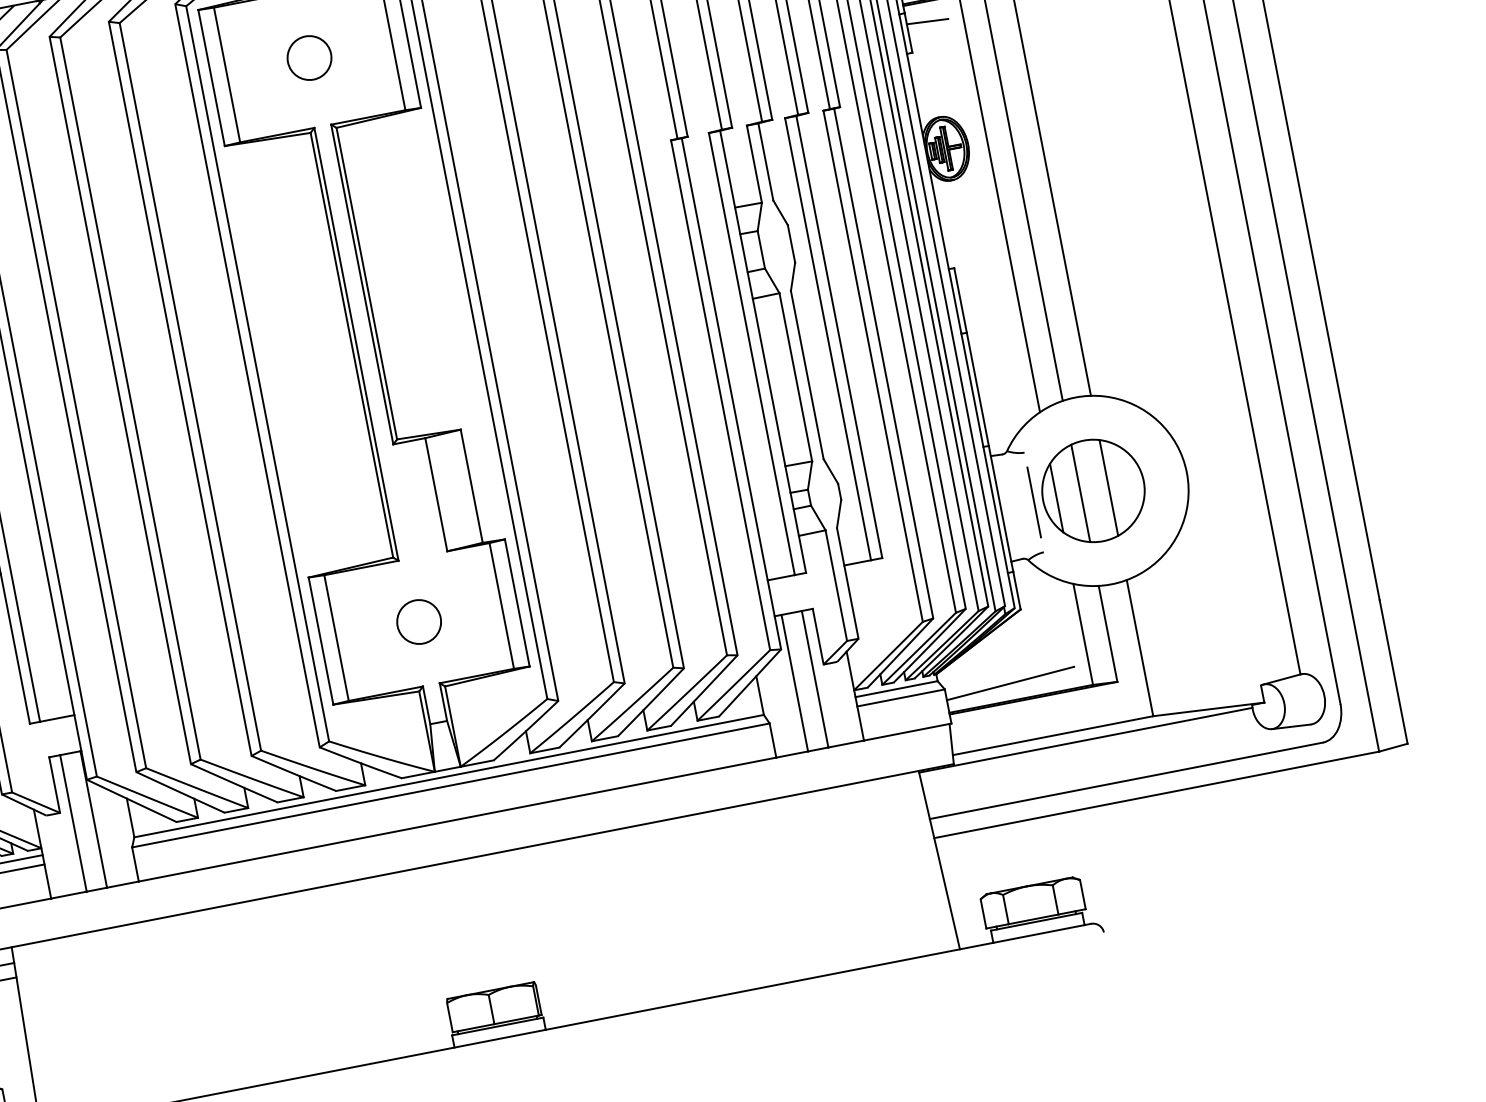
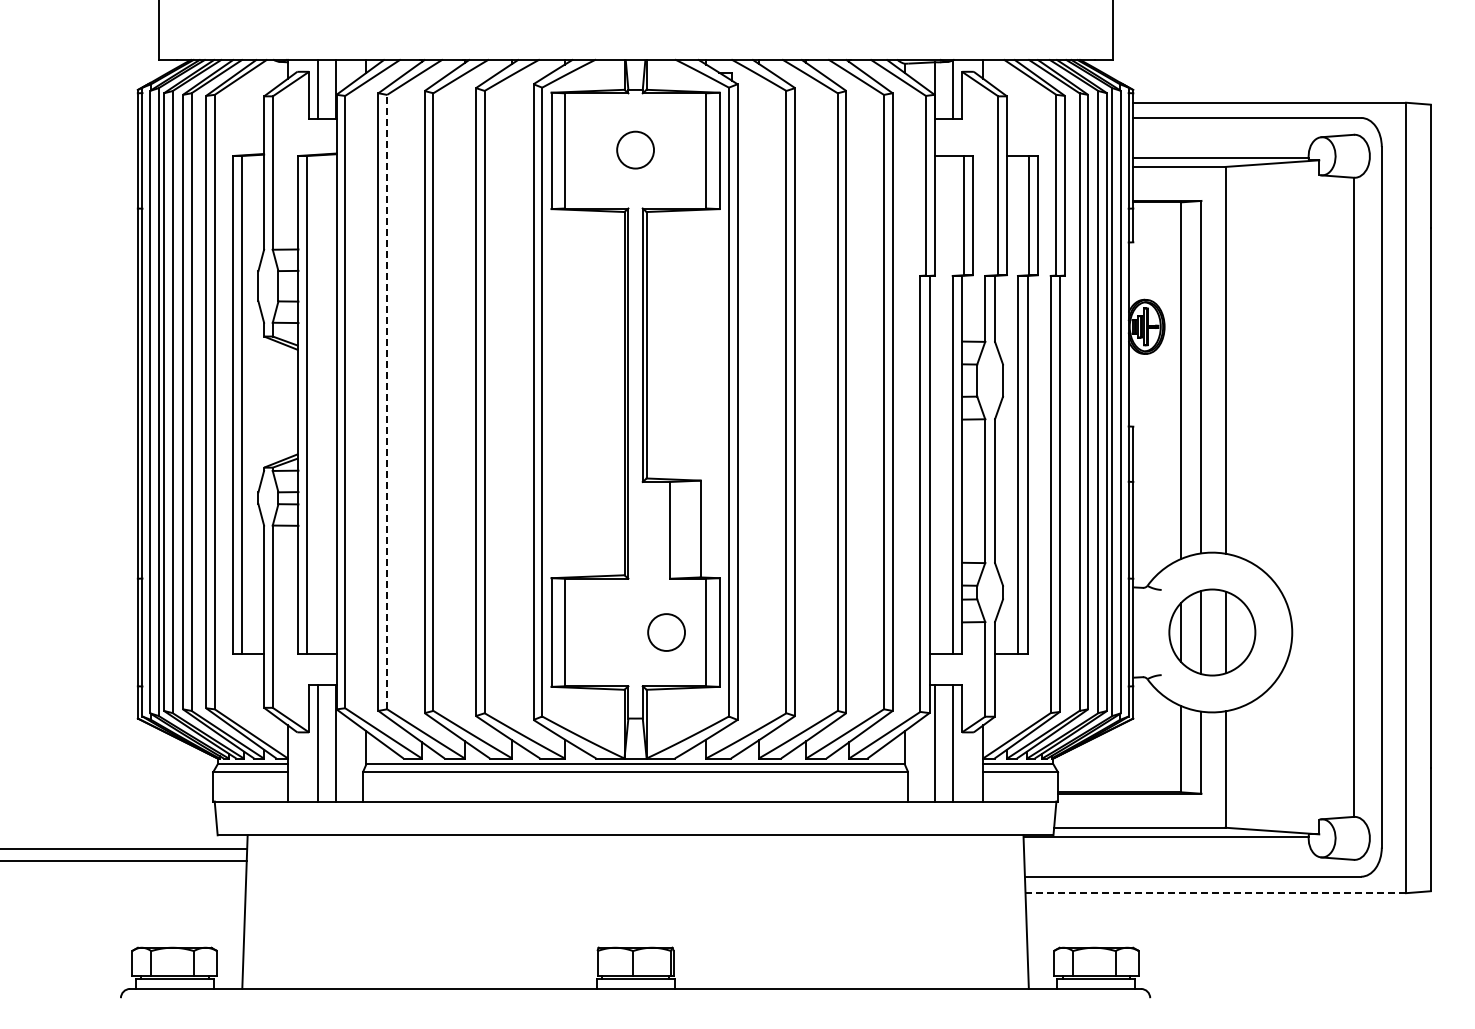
line: (927, 22) -> (1150, 219), removed
line: (76, 408) -> (387, 401), solid -> dashed
line: (1034, 502) -> (1161, 632), removed
circle: (419, 622) -> (666, 632), moved
line: (1010, 682) -> (1113, 777), removed
line: (1156, 795) -> (1215, 893), solid -> dashed

